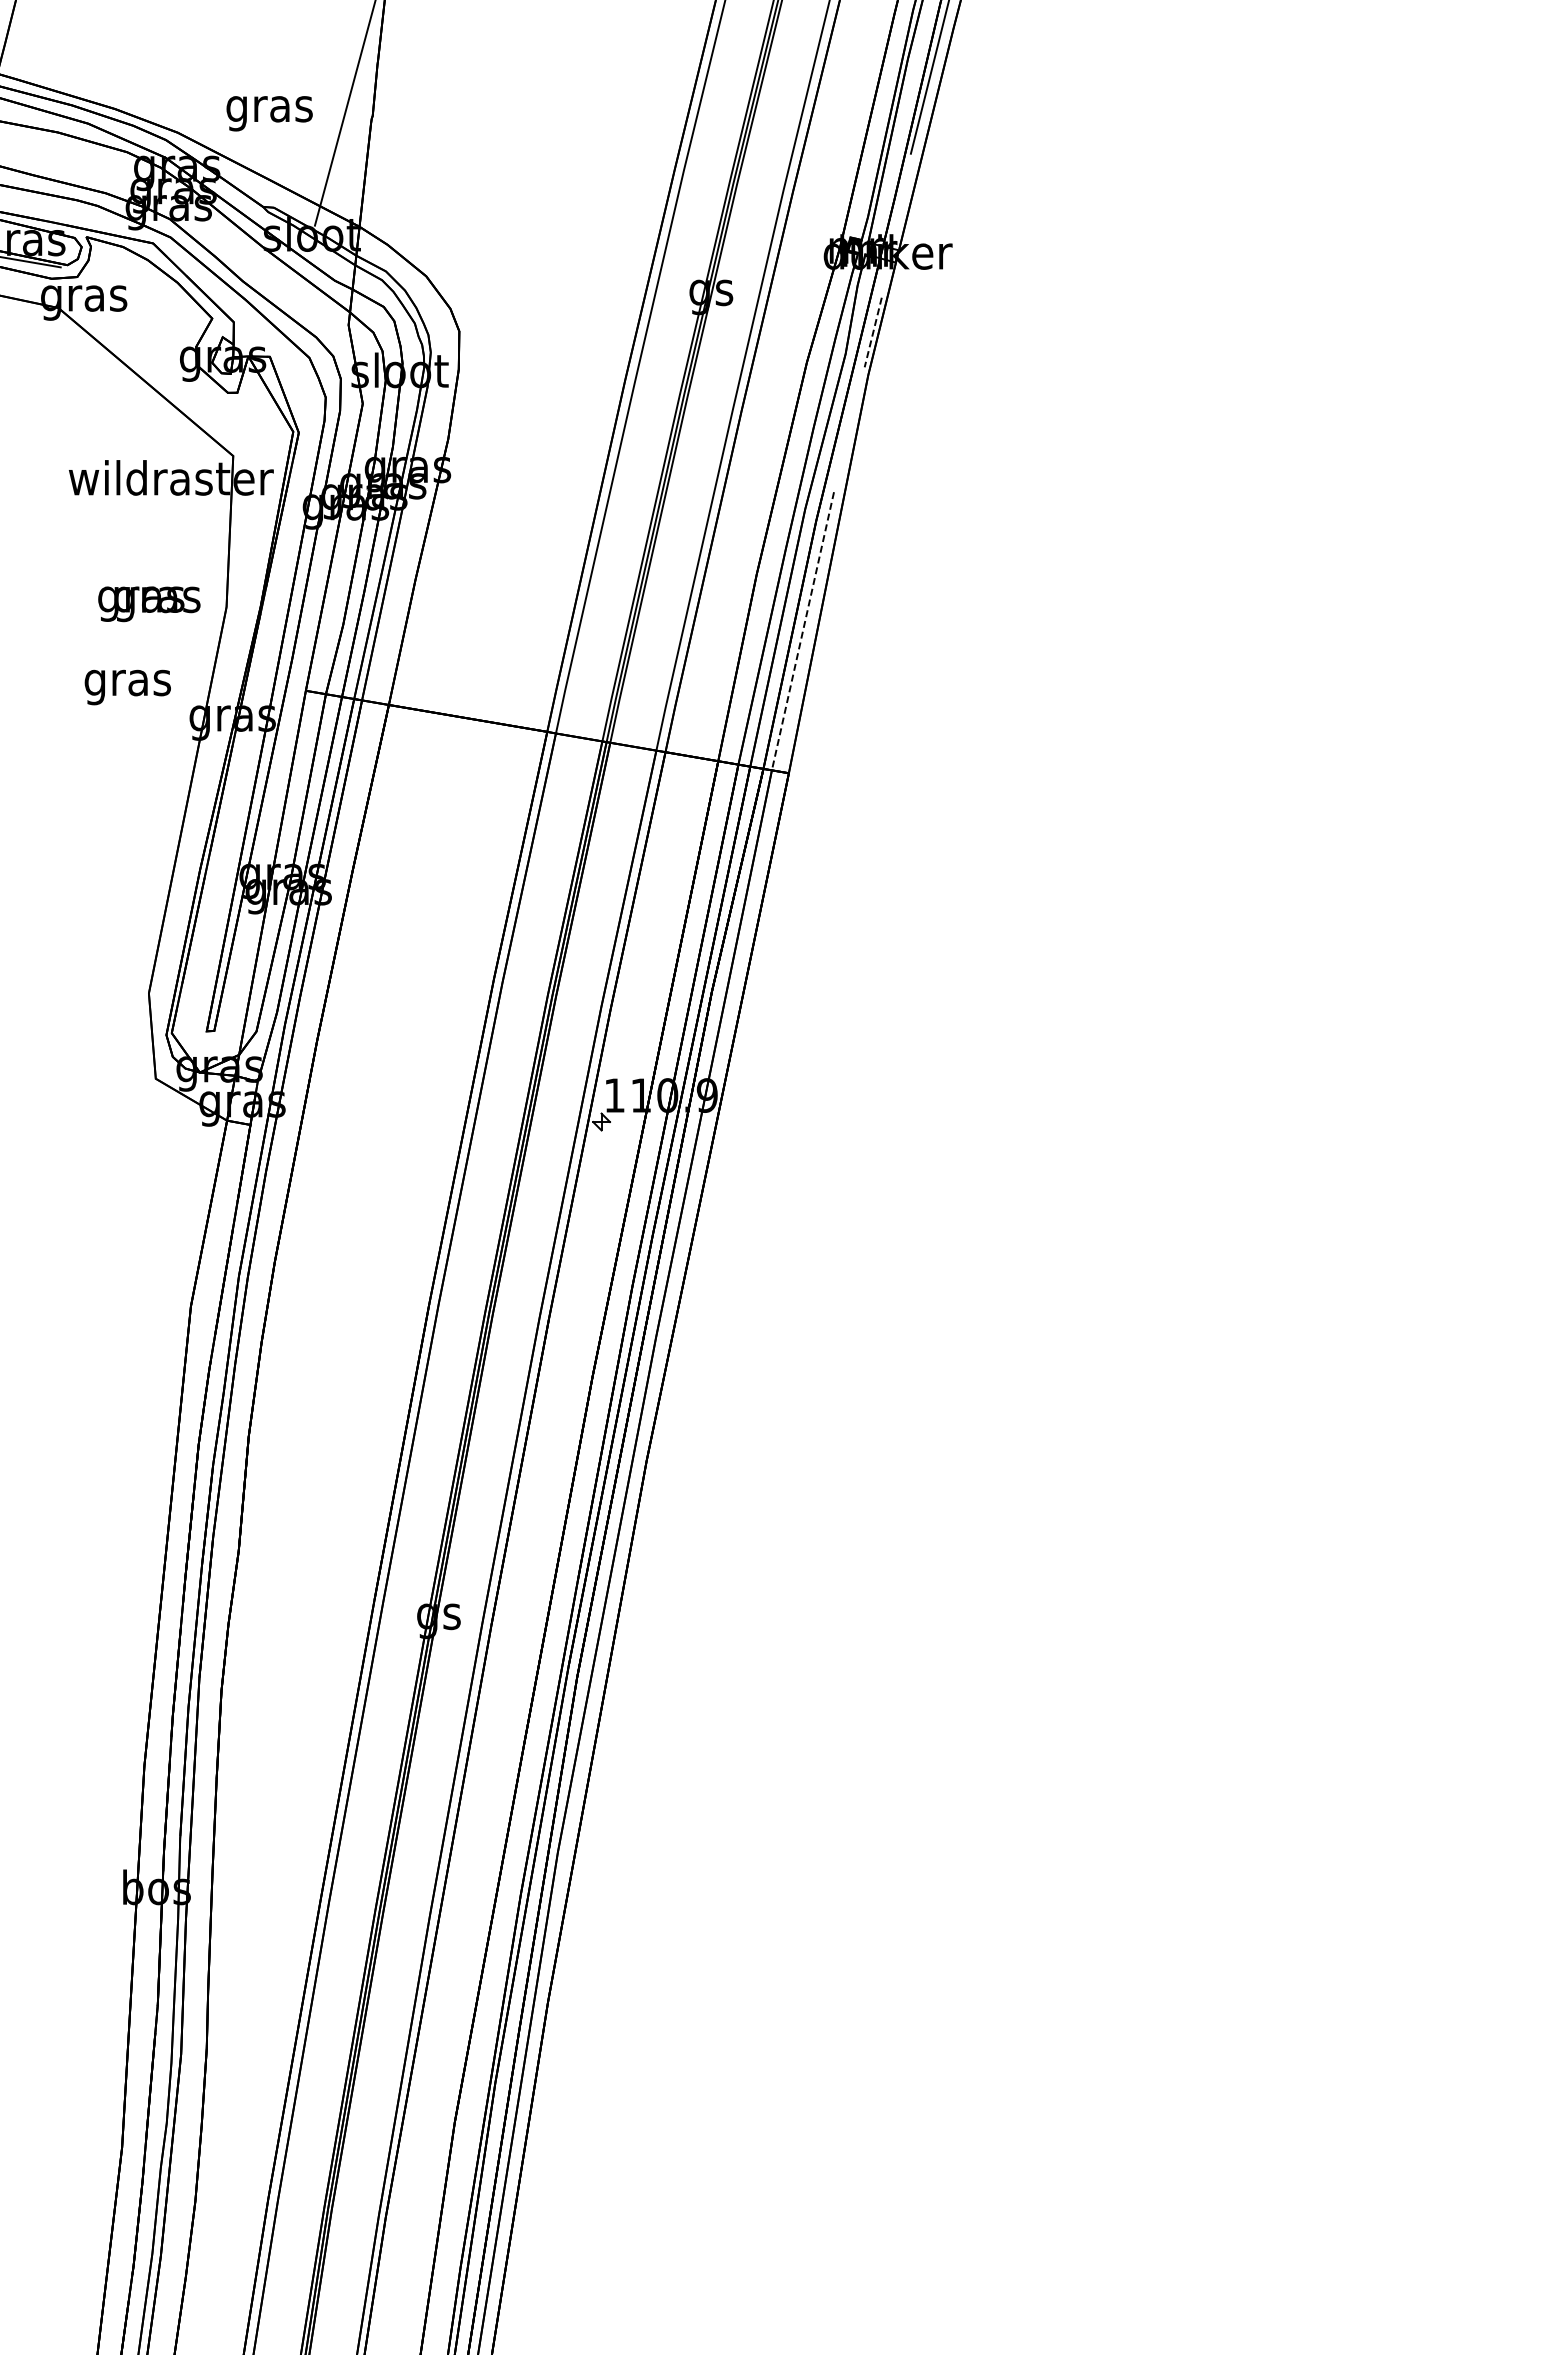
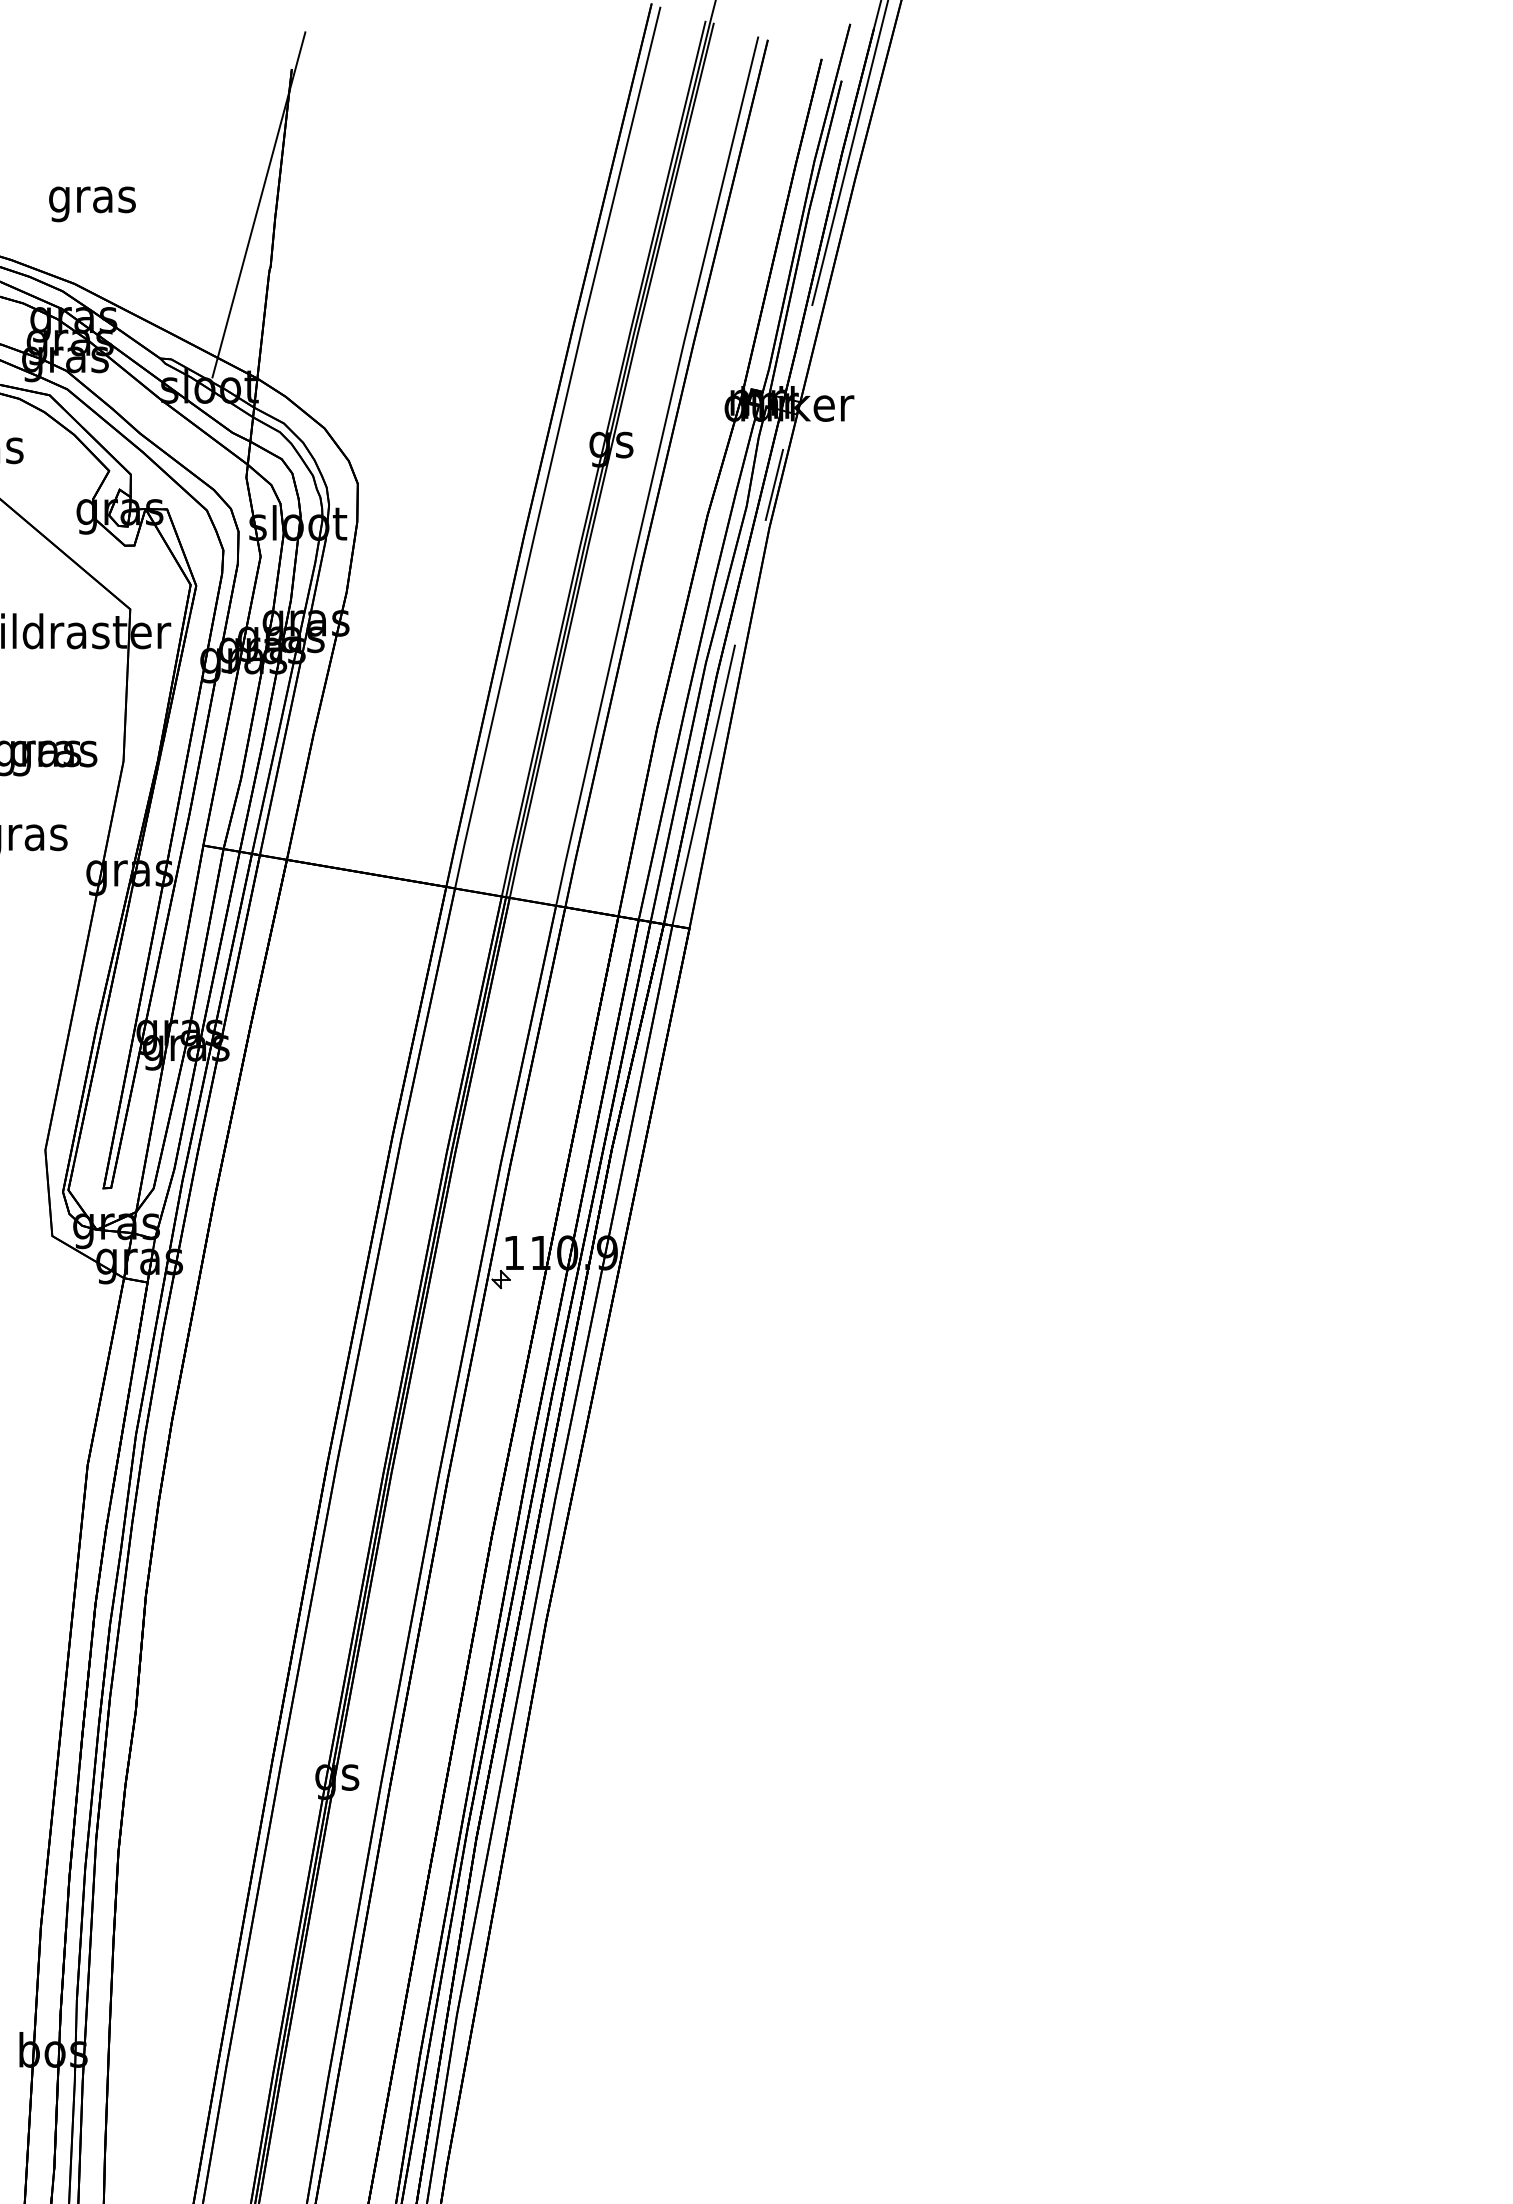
text: (269, 113) -> (92, 204), moved
line: (873, 332) -> (774, 484), dashed -> solid
line: (802, 631) -> (703, 785), dashed -> solid

